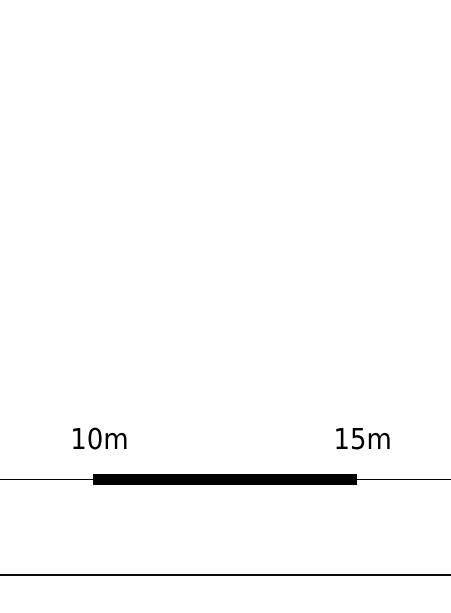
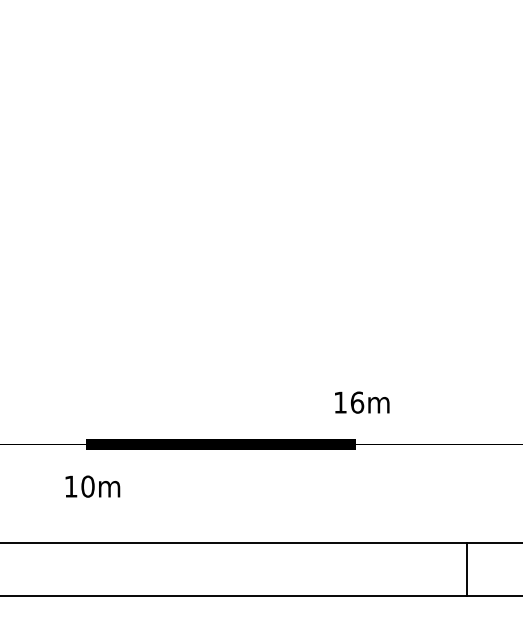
text: (99, 438) -> (92, 486), moved
text: (358, 438) -> (357, 402), 15m -> 16m

